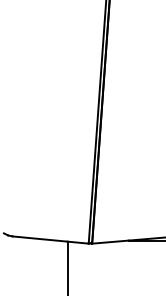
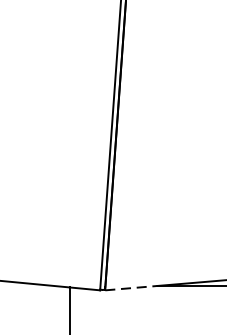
line: (111, 242) -> (132, 288), solid -> dashed

